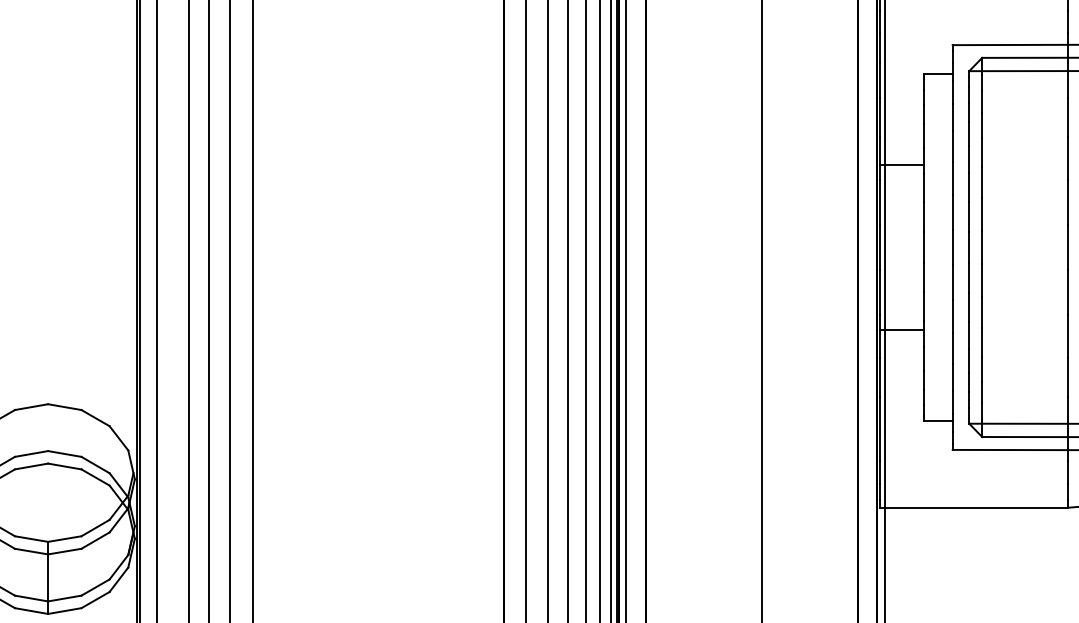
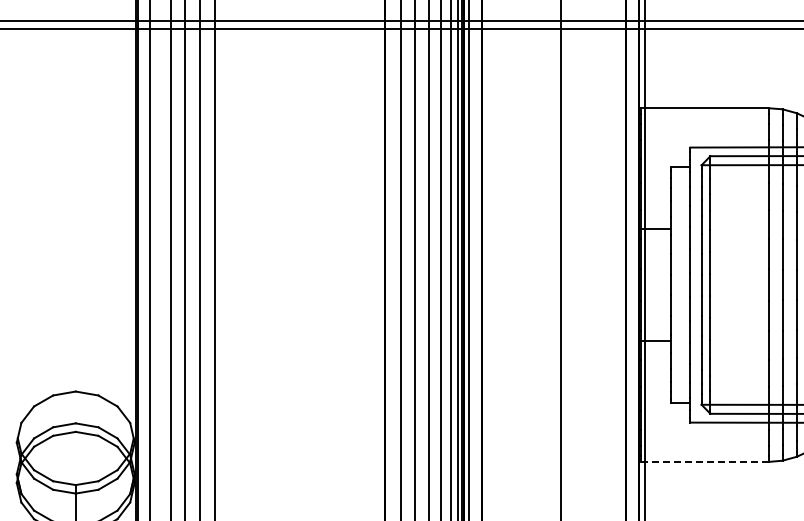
line: (974, 507) -> (705, 461), solid -> dashed

